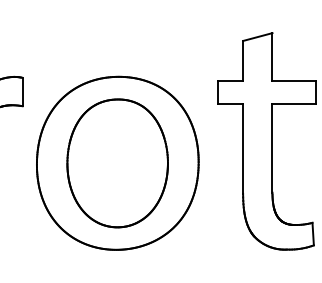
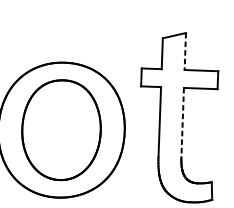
line: (272, 56) -> (185, 51), solid -> dashed
line: (272, 148) -> (182, 123), solid -> dashed

